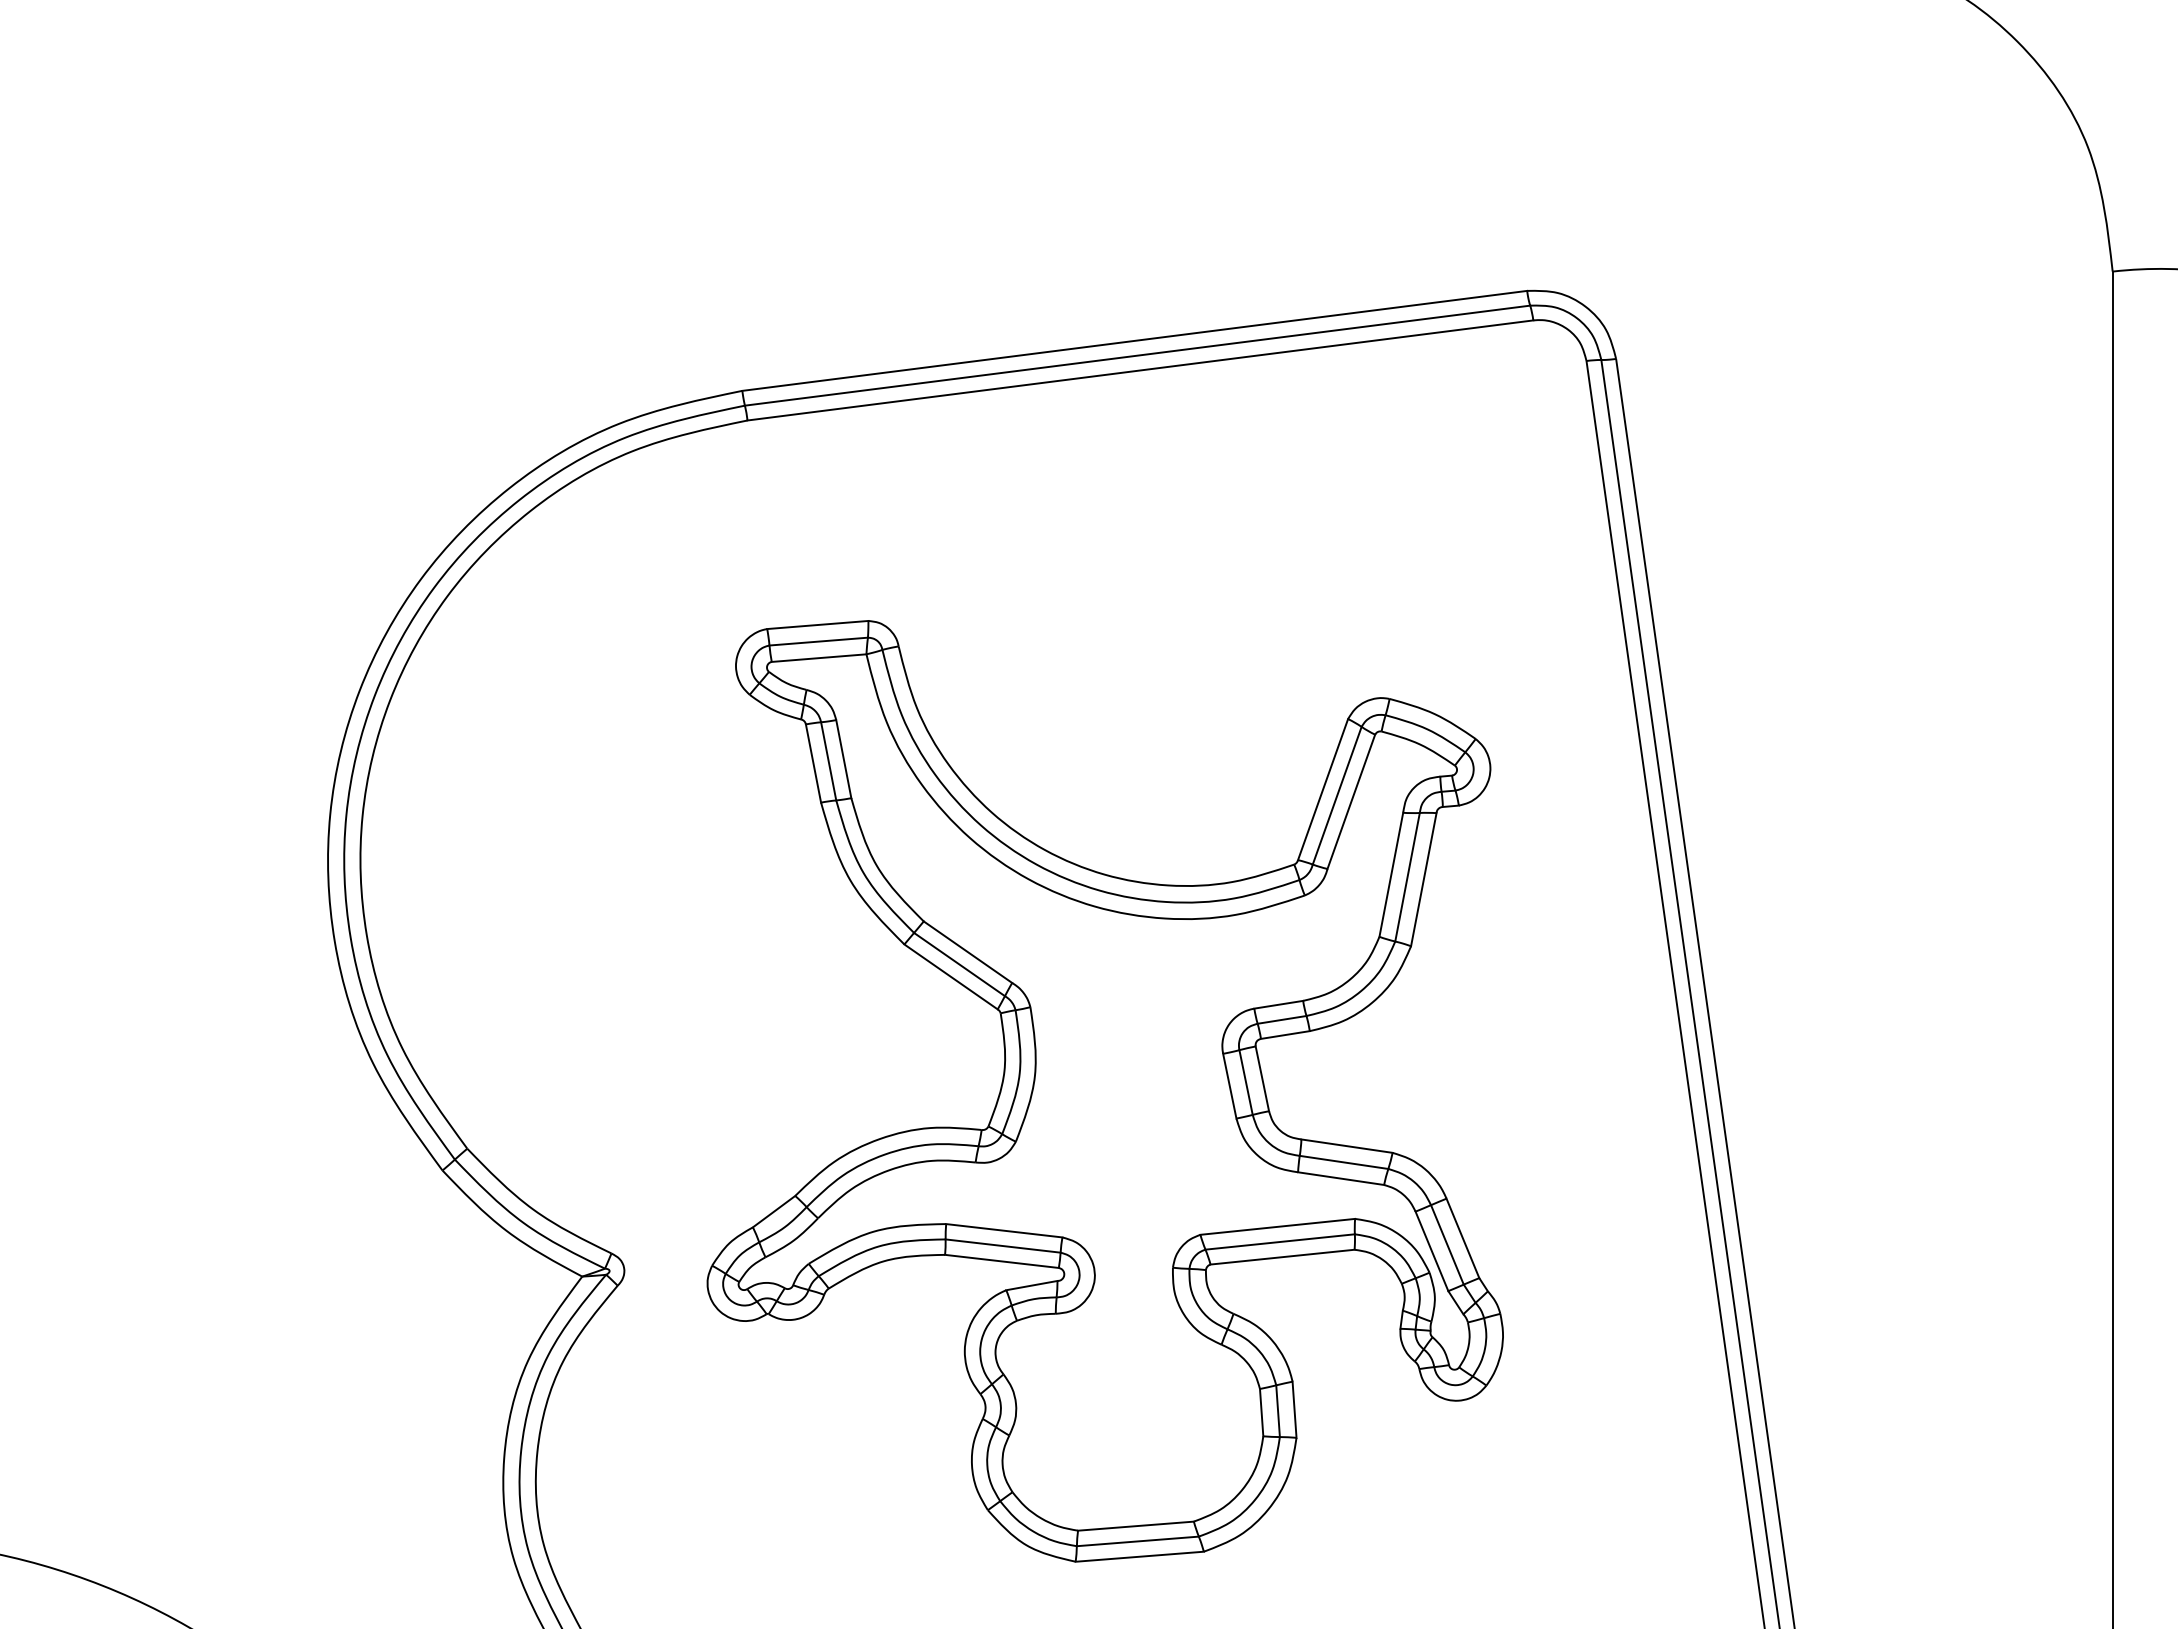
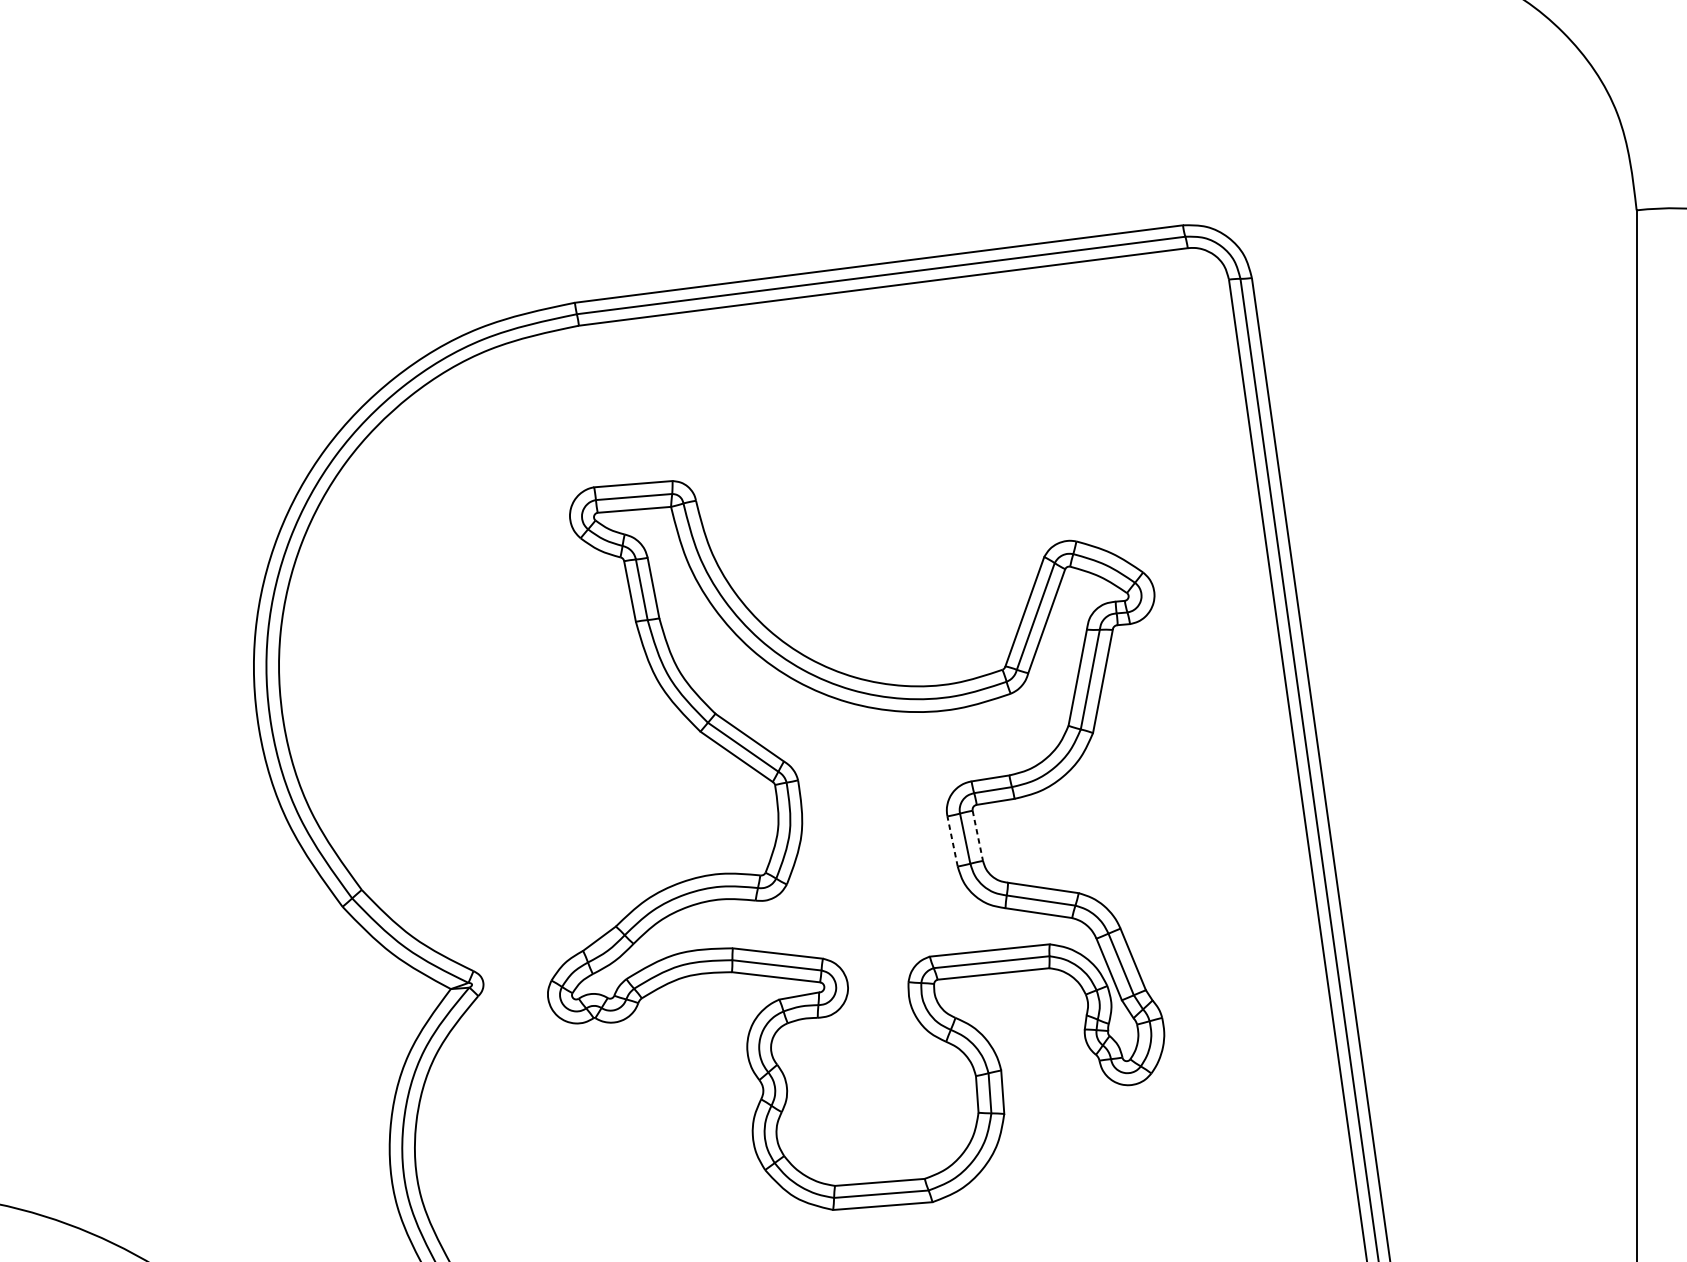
line: (1262, 1079) -> (977, 836), solid -> dashed
line: (1229, 1085) -> (952, 840), solid -> dashed

